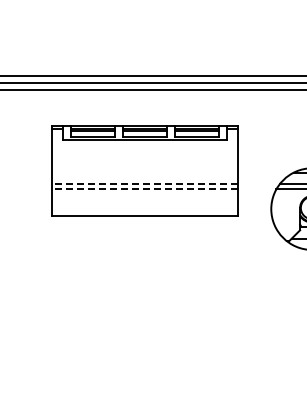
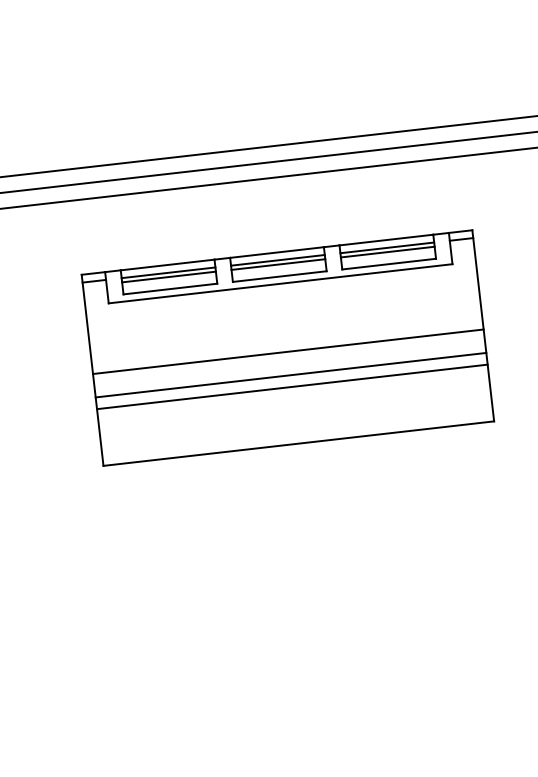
line: (144, 172) -> (286, 351), added
line: (145, 183) -> (291, 374), dashed -> solid
line: (145, 189) -> (293, 386), dashed -> solid

